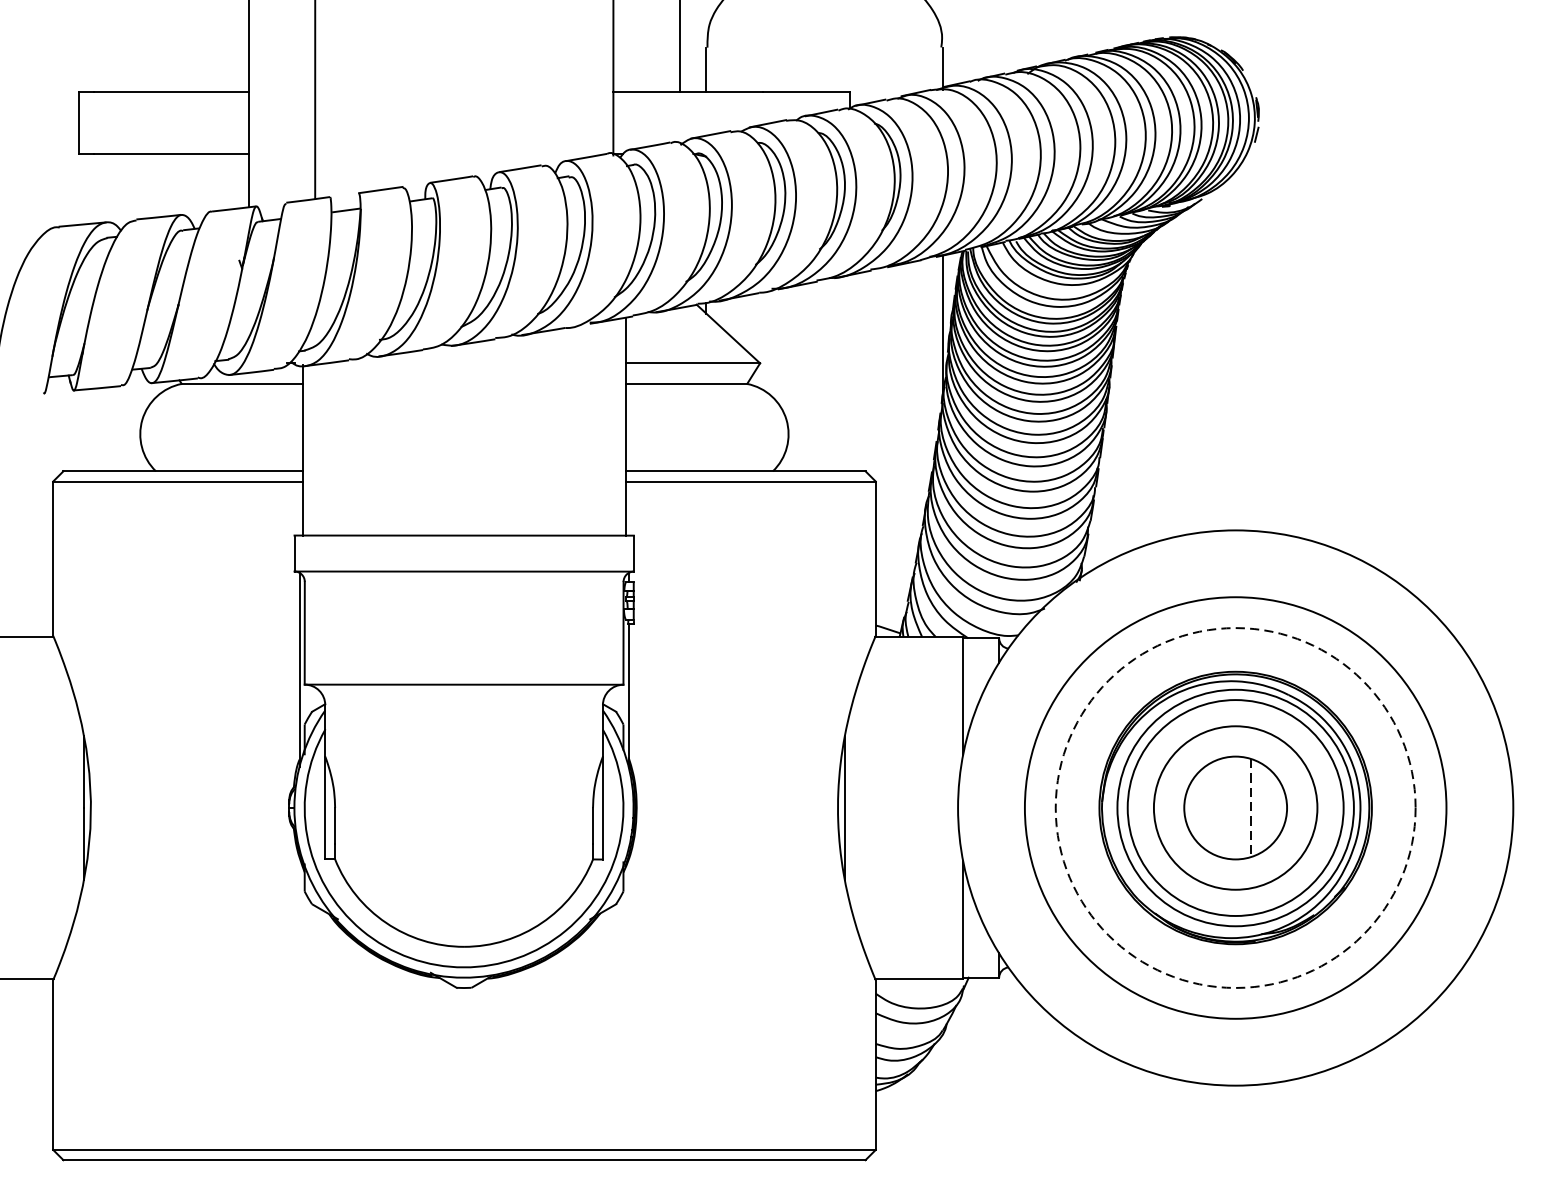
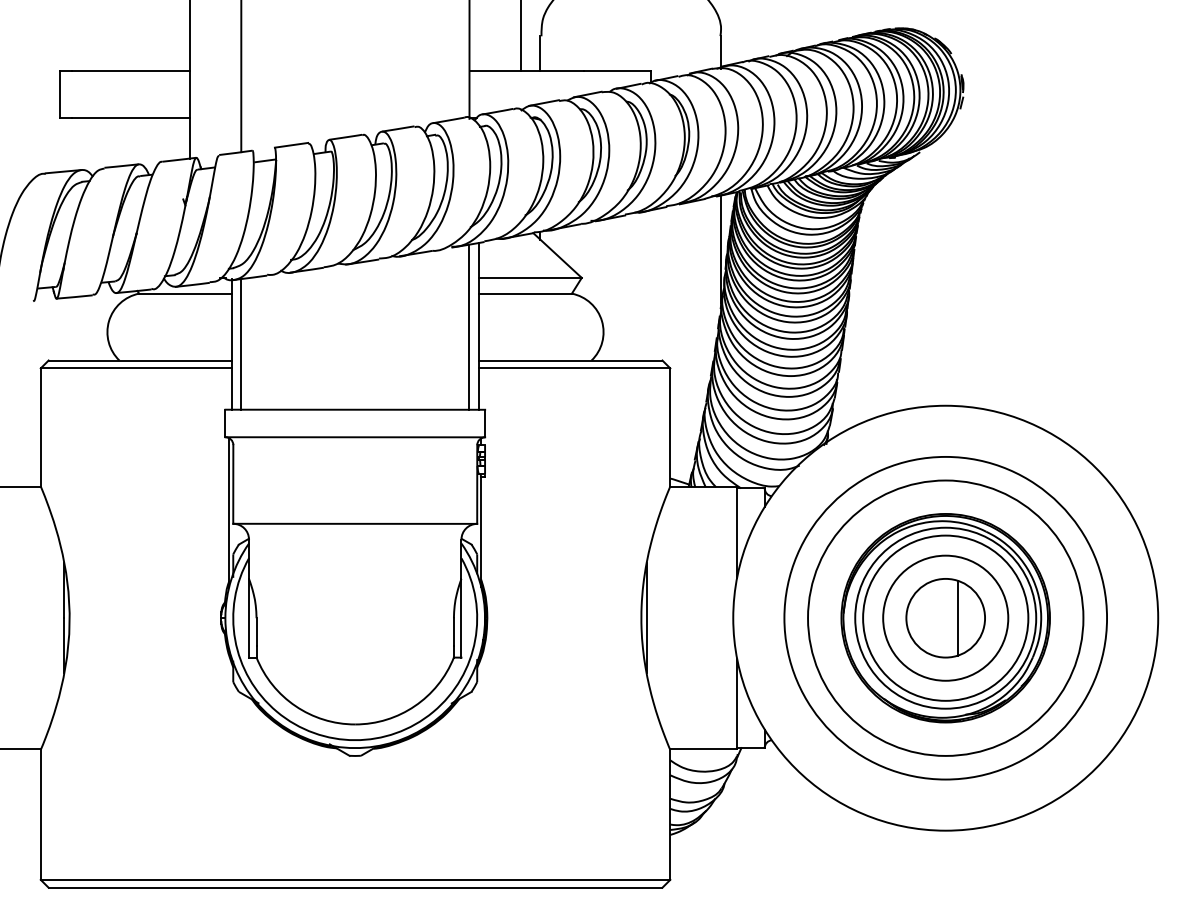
line: (613, 426) -> (469, 326), added
line: (315, 450) -> (241, 344), added
circle: (1235, 807) -> (945, 617), dashed -> solid
line: (1251, 808) -> (957, 618), dashed -> solid

